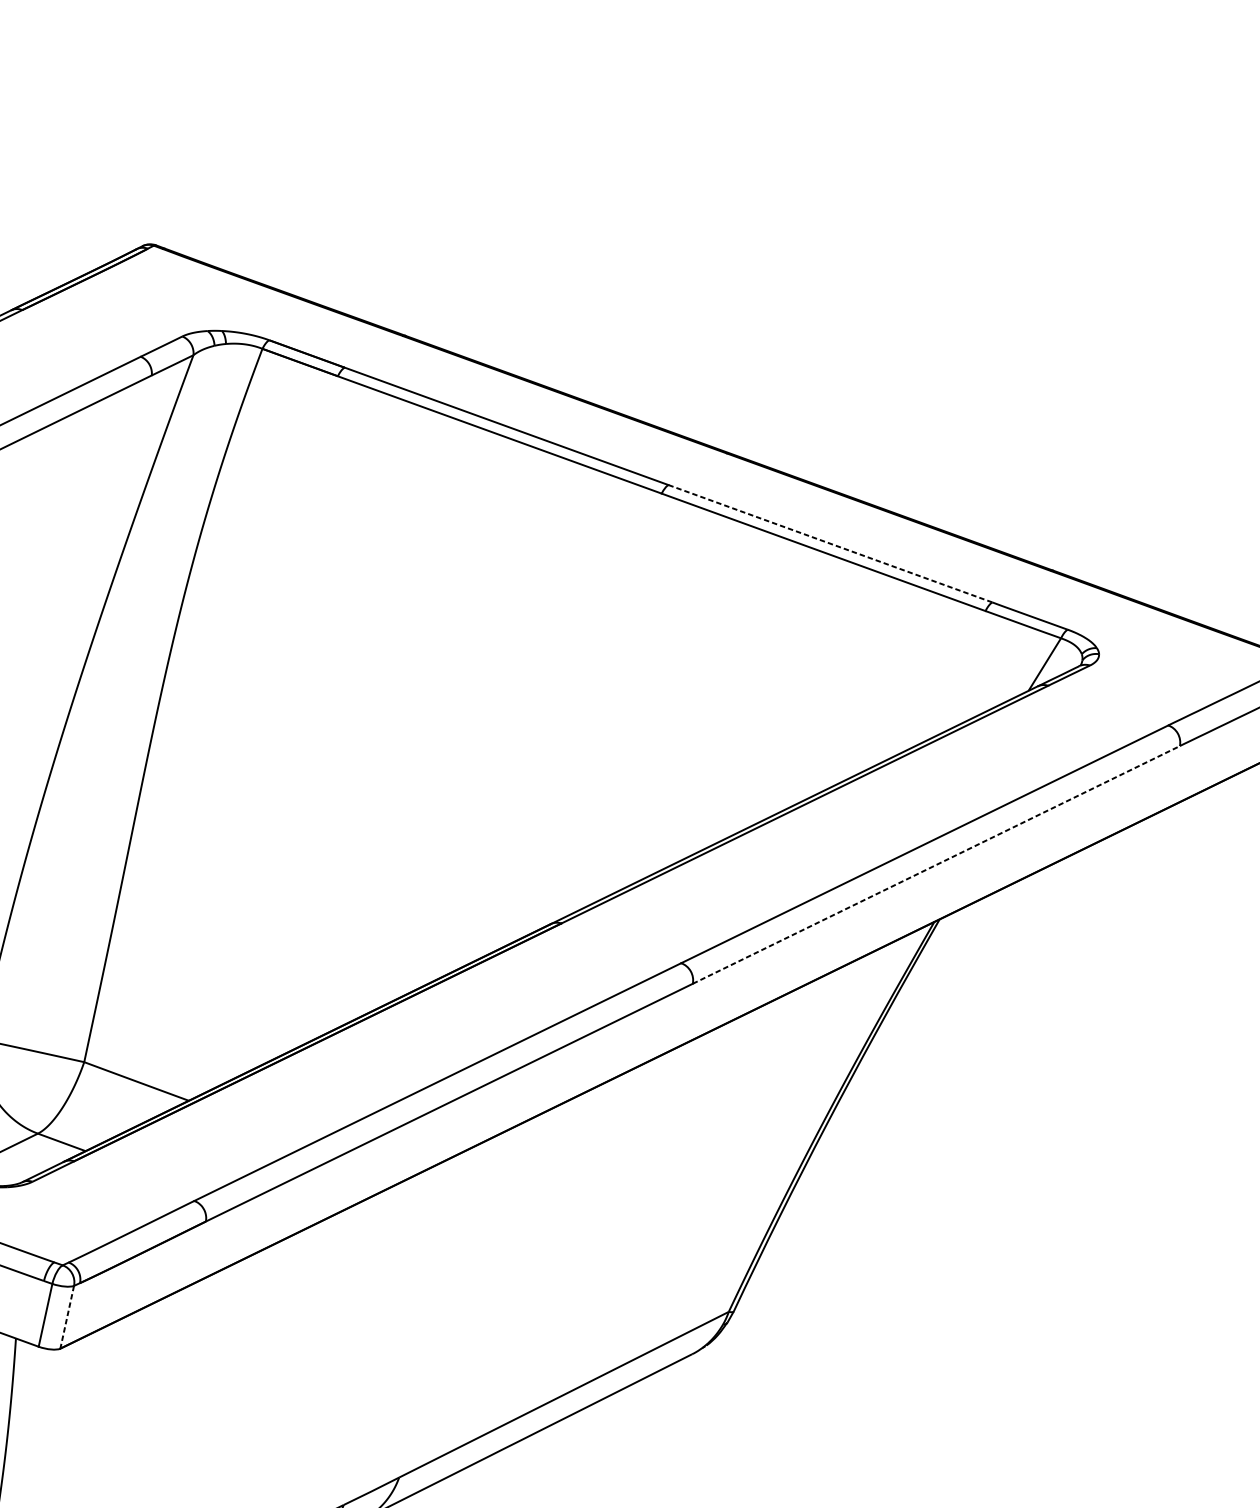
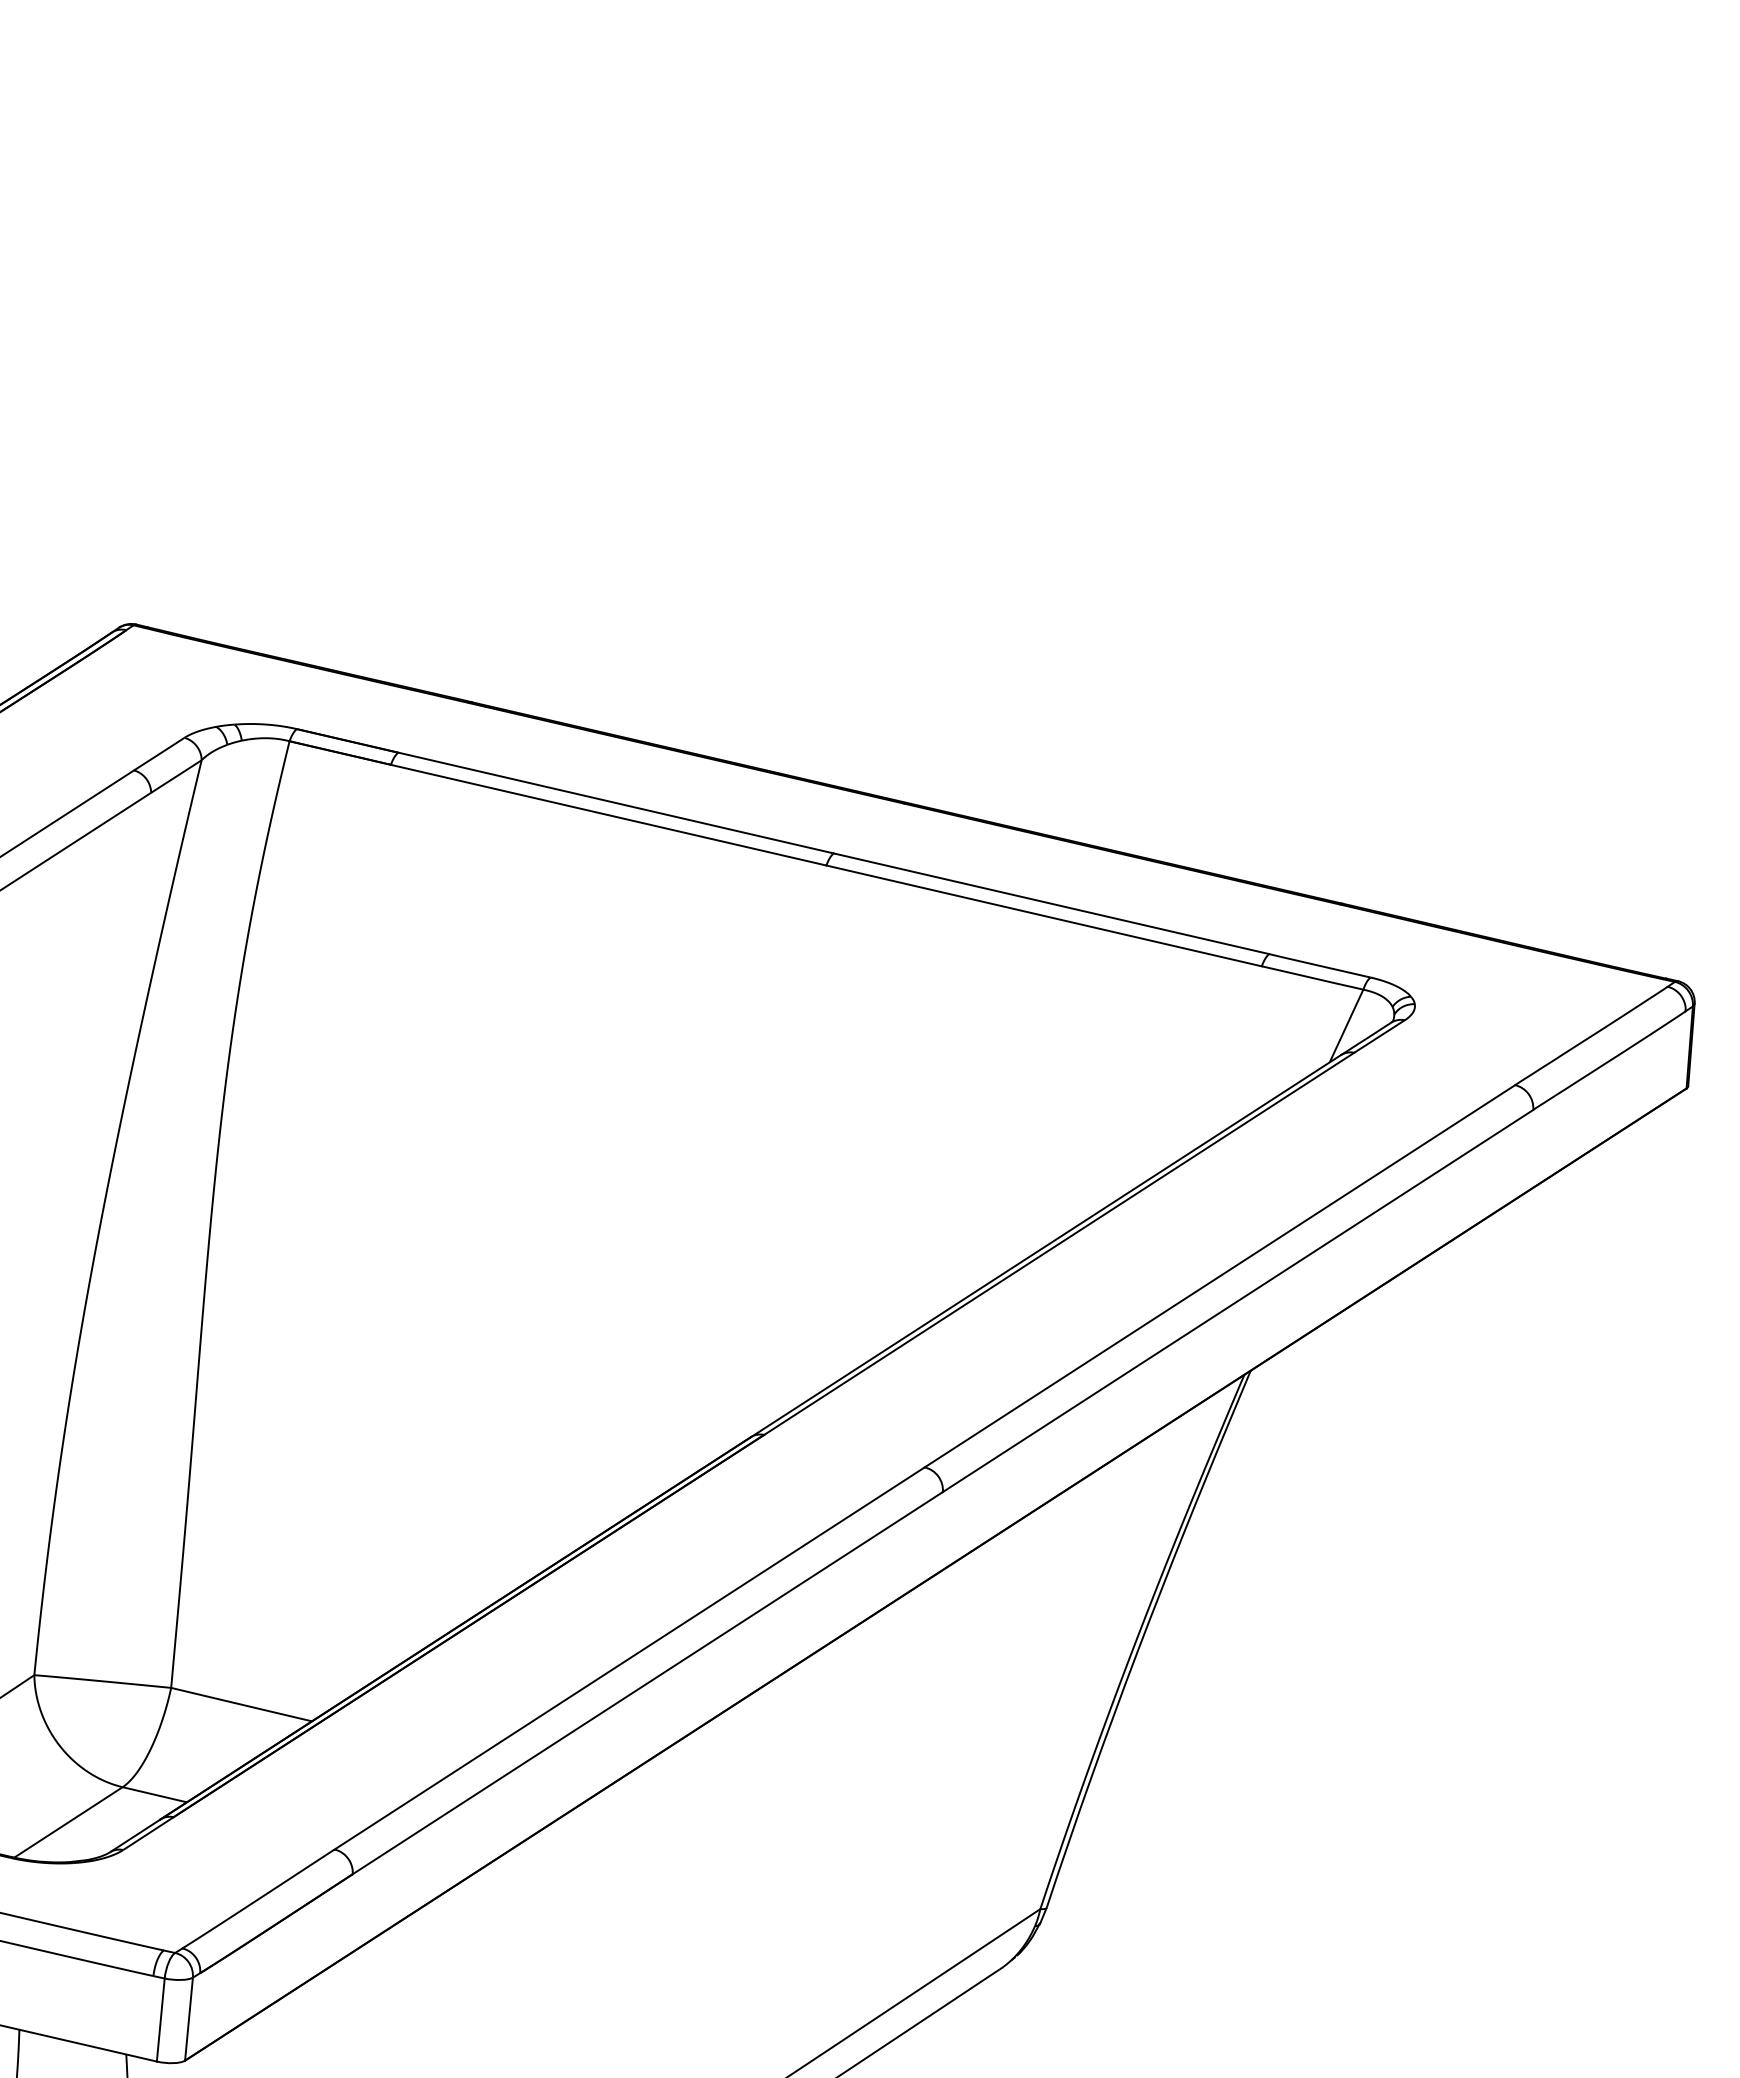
line: (830, 543) -> (1051, 903), dashed -> solid
line: (936, 865) -> (1238, 1301), dashed -> solid
line: (67, 1317) -> (189, 2019), dashed -> solid

